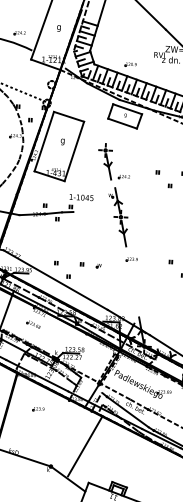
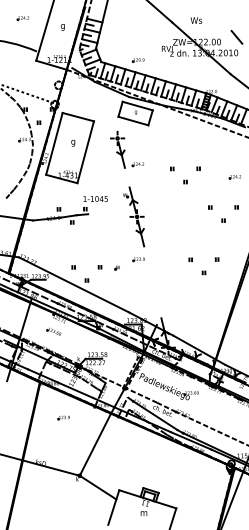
part: (19, 33) -> (22, 18), moved
part: (114, 161) -> (127, 149), moved
part: (131, 259) -> (138, 259), moved
line: (84, 446) -> (94, 444), moved

